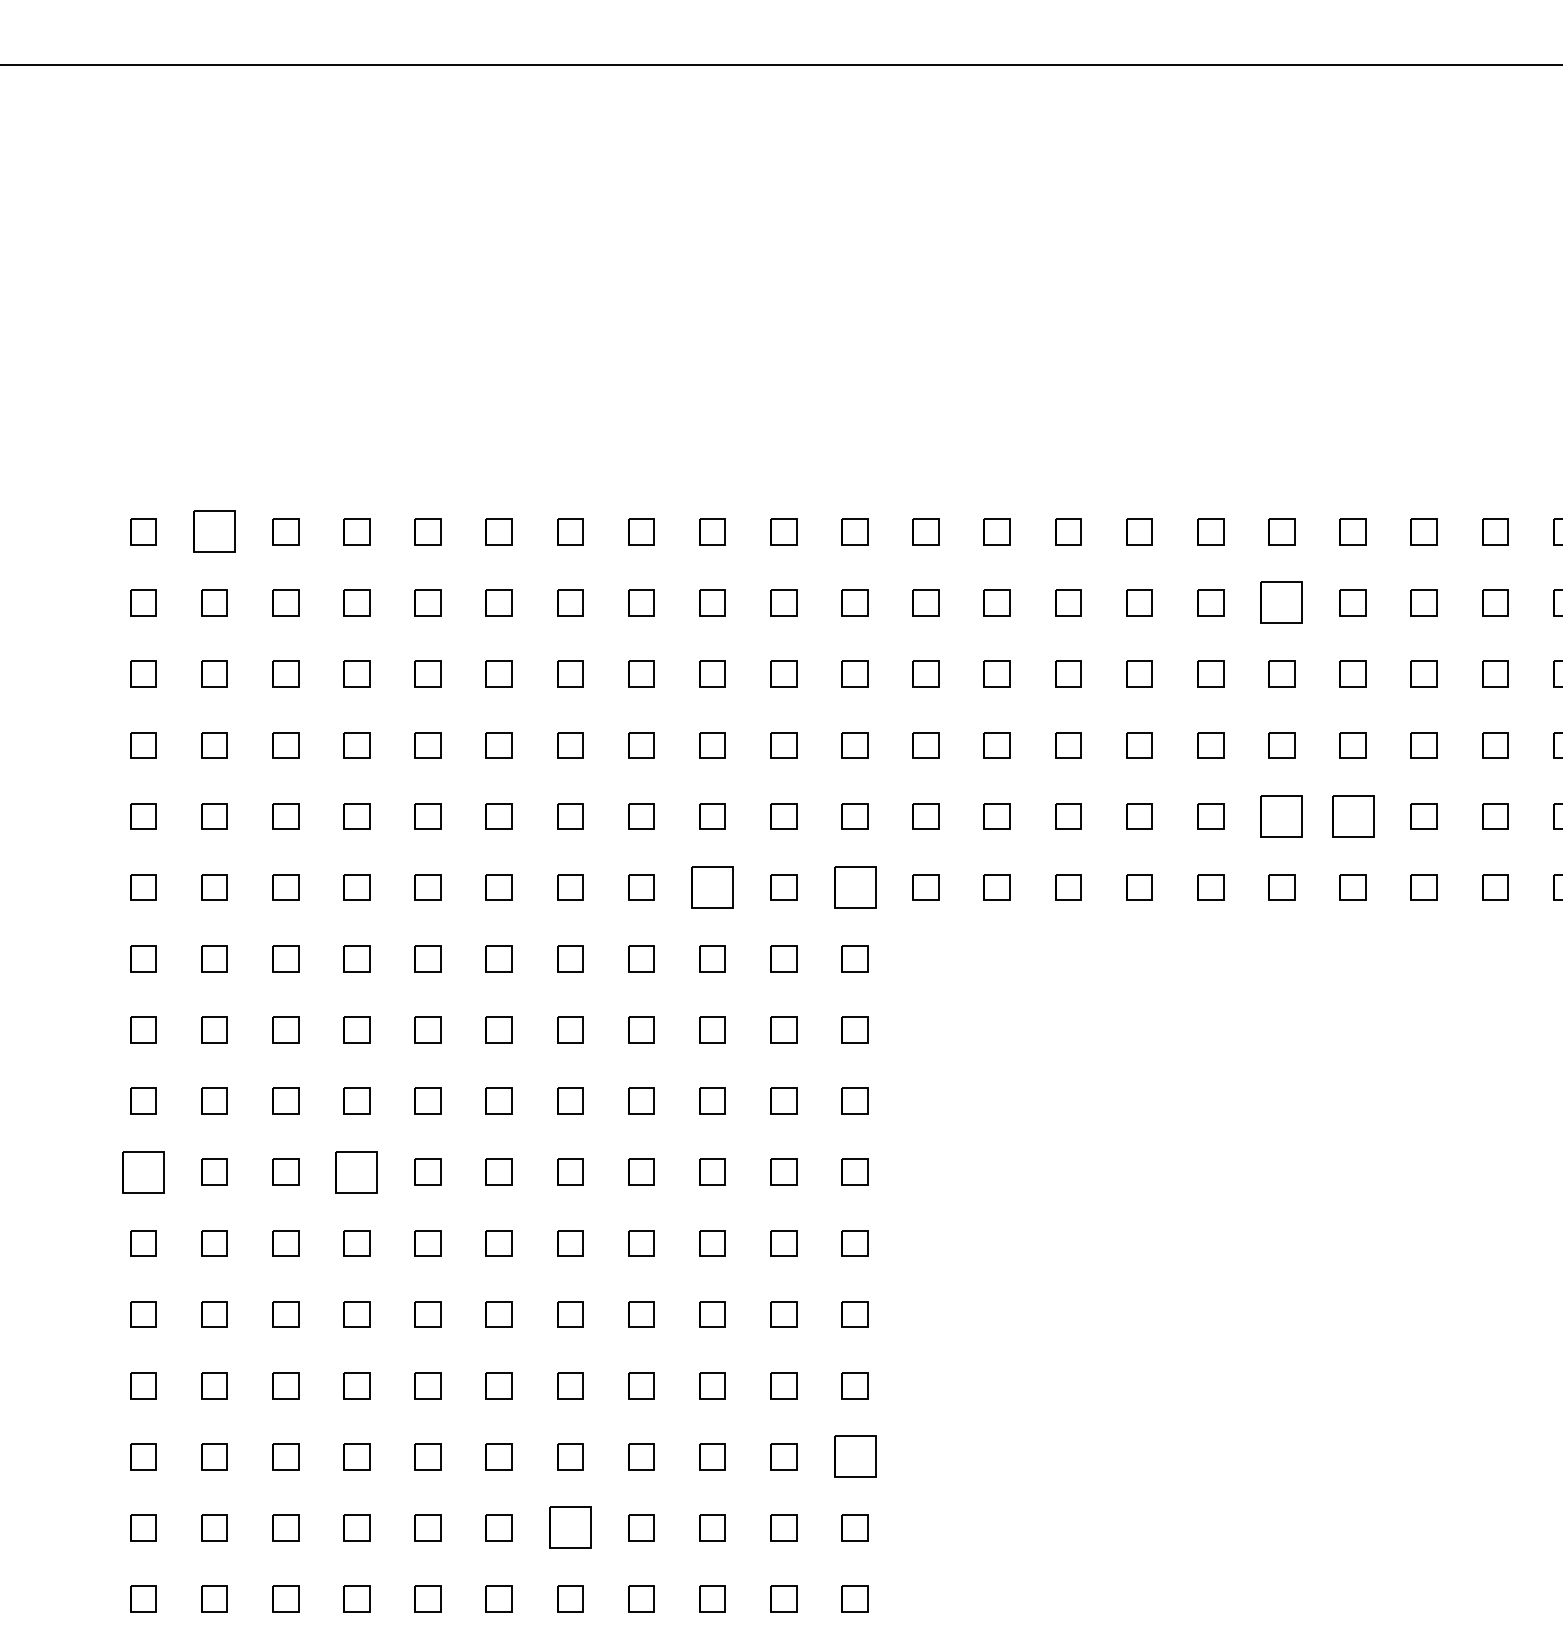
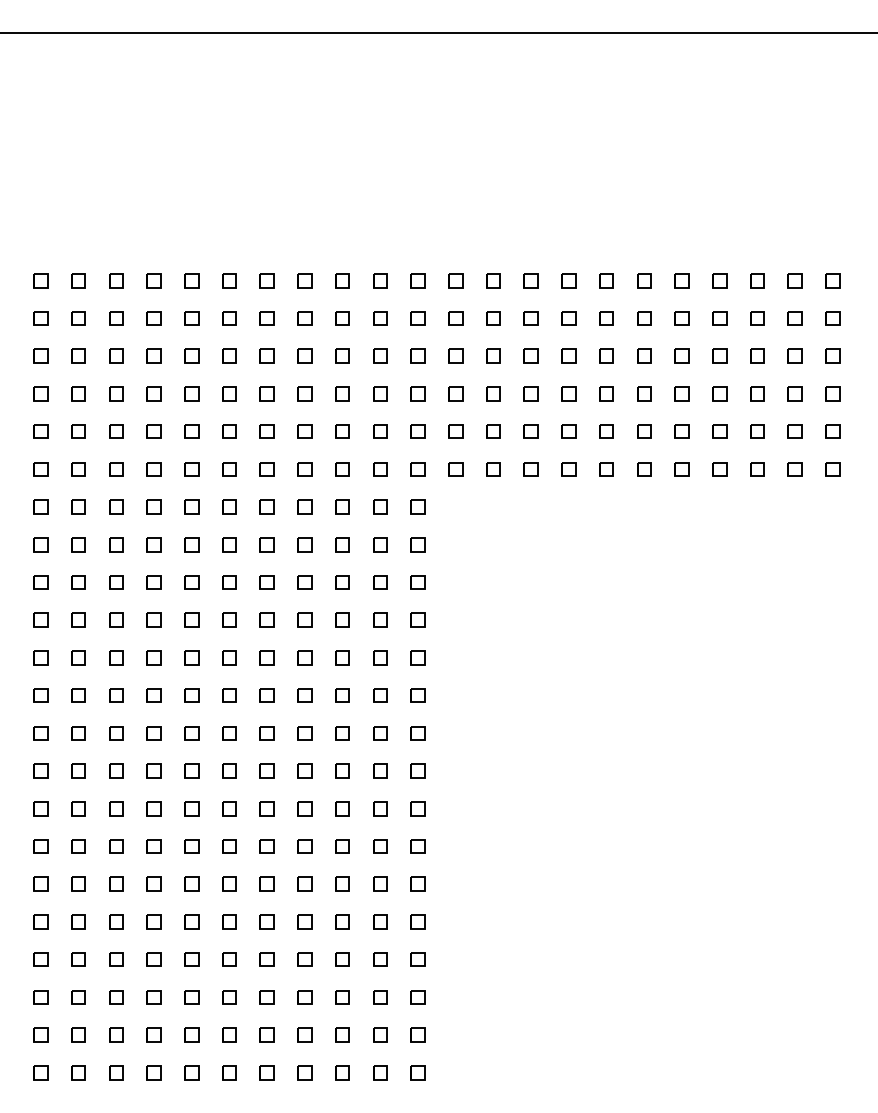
part: (214, 531) -> (78, 280), size x0.62
part: (1282, 603) -> (644, 318), size x0.62
part: (1282, 816) -> (644, 431), size x0.62
part: (1351, 816) -> (681, 431), size x0.62
part: (712, 887) -> (342, 469), size x0.62
part: (853, 887) -> (417, 469), size x0.62
part: (142, 1170) -> (40, 619), size x0.62
part: (355, 1170) -> (153, 619), size x0.62
part: (853, 1455) -> (417, 770), size x0.62
part: (569, 1527) -> (266, 808), size x0.62

